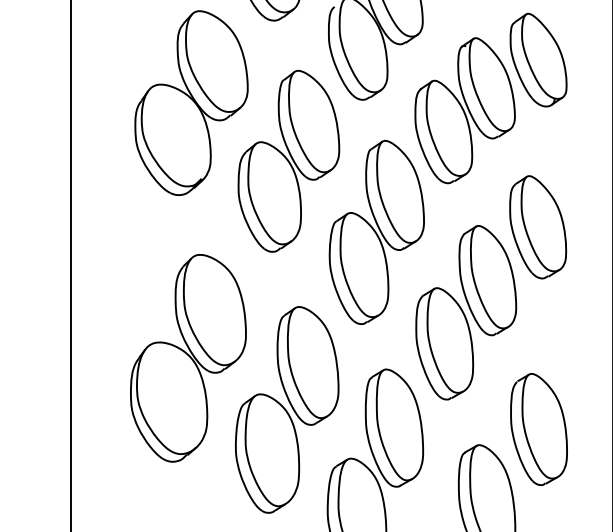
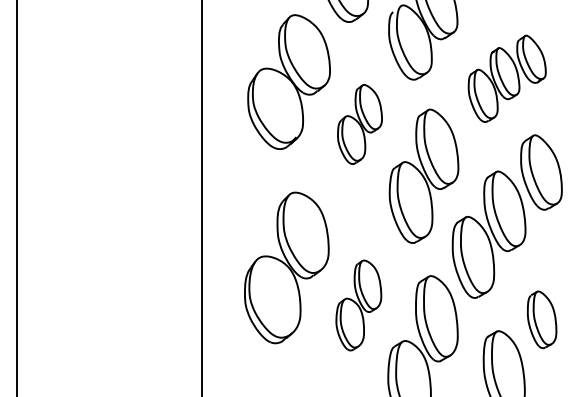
part: (491, 98) -> (507, 78), size x0.7
part: (288, 161) -> (359, 124), size x0.6
part: (286, 409) -> (358, 305), size x0.6
part: (538, 429) -> (541, 319), size x0.7

